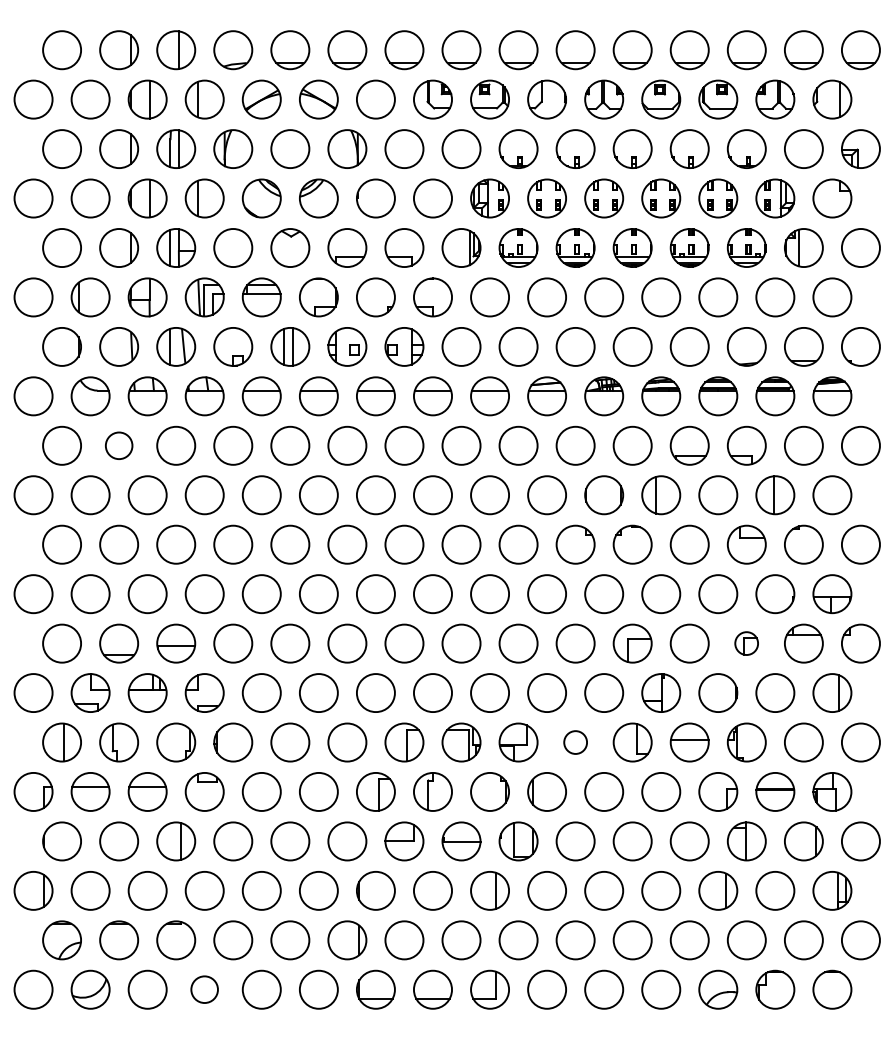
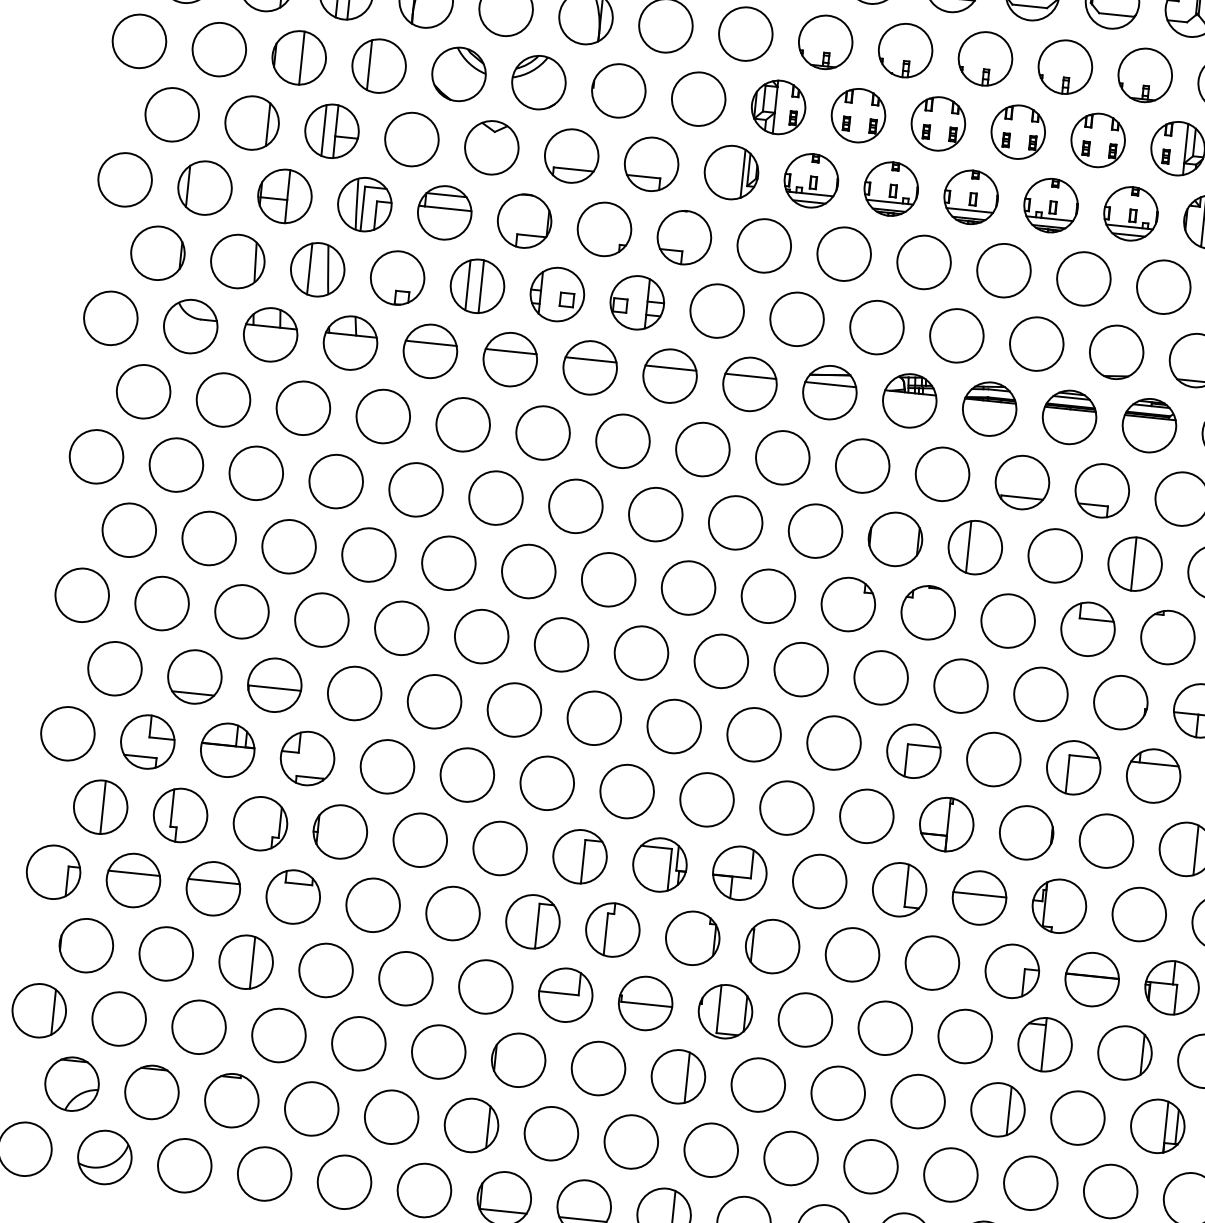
circle: (119, 445) -> (224, 399), size x1.43
part: (746, 643) -> (1073, 767), size x1.67
circle: (575, 742) -> (819, 881), size x1.67
circle: (204, 989) -> (264, 1173), size x1.43

